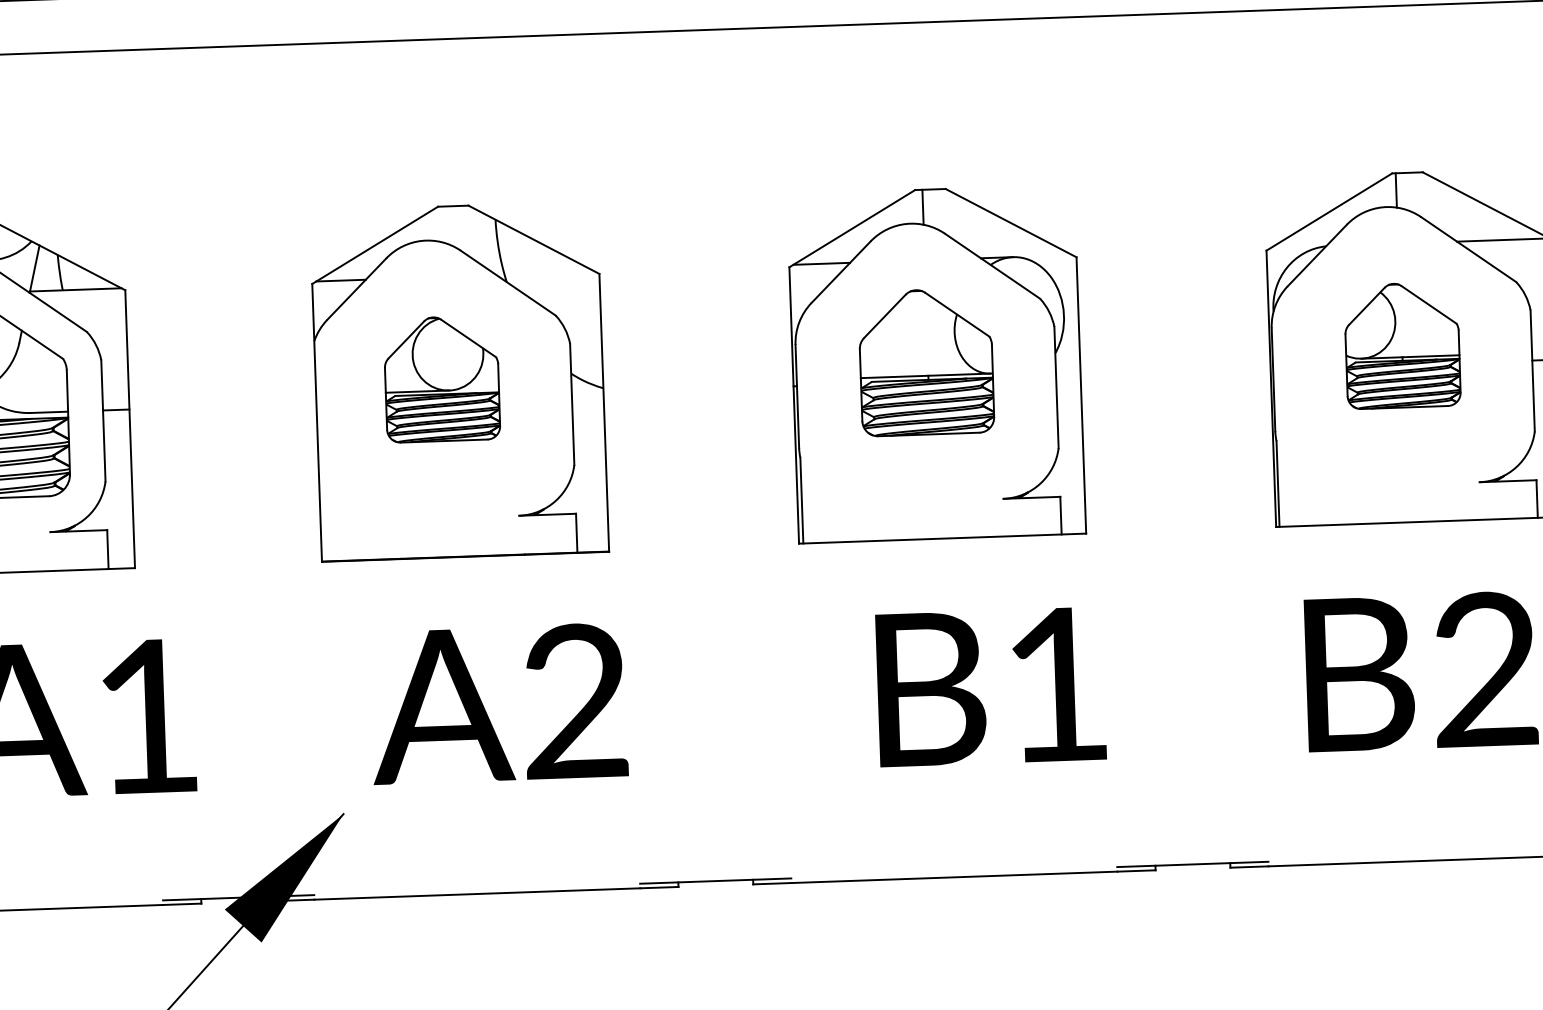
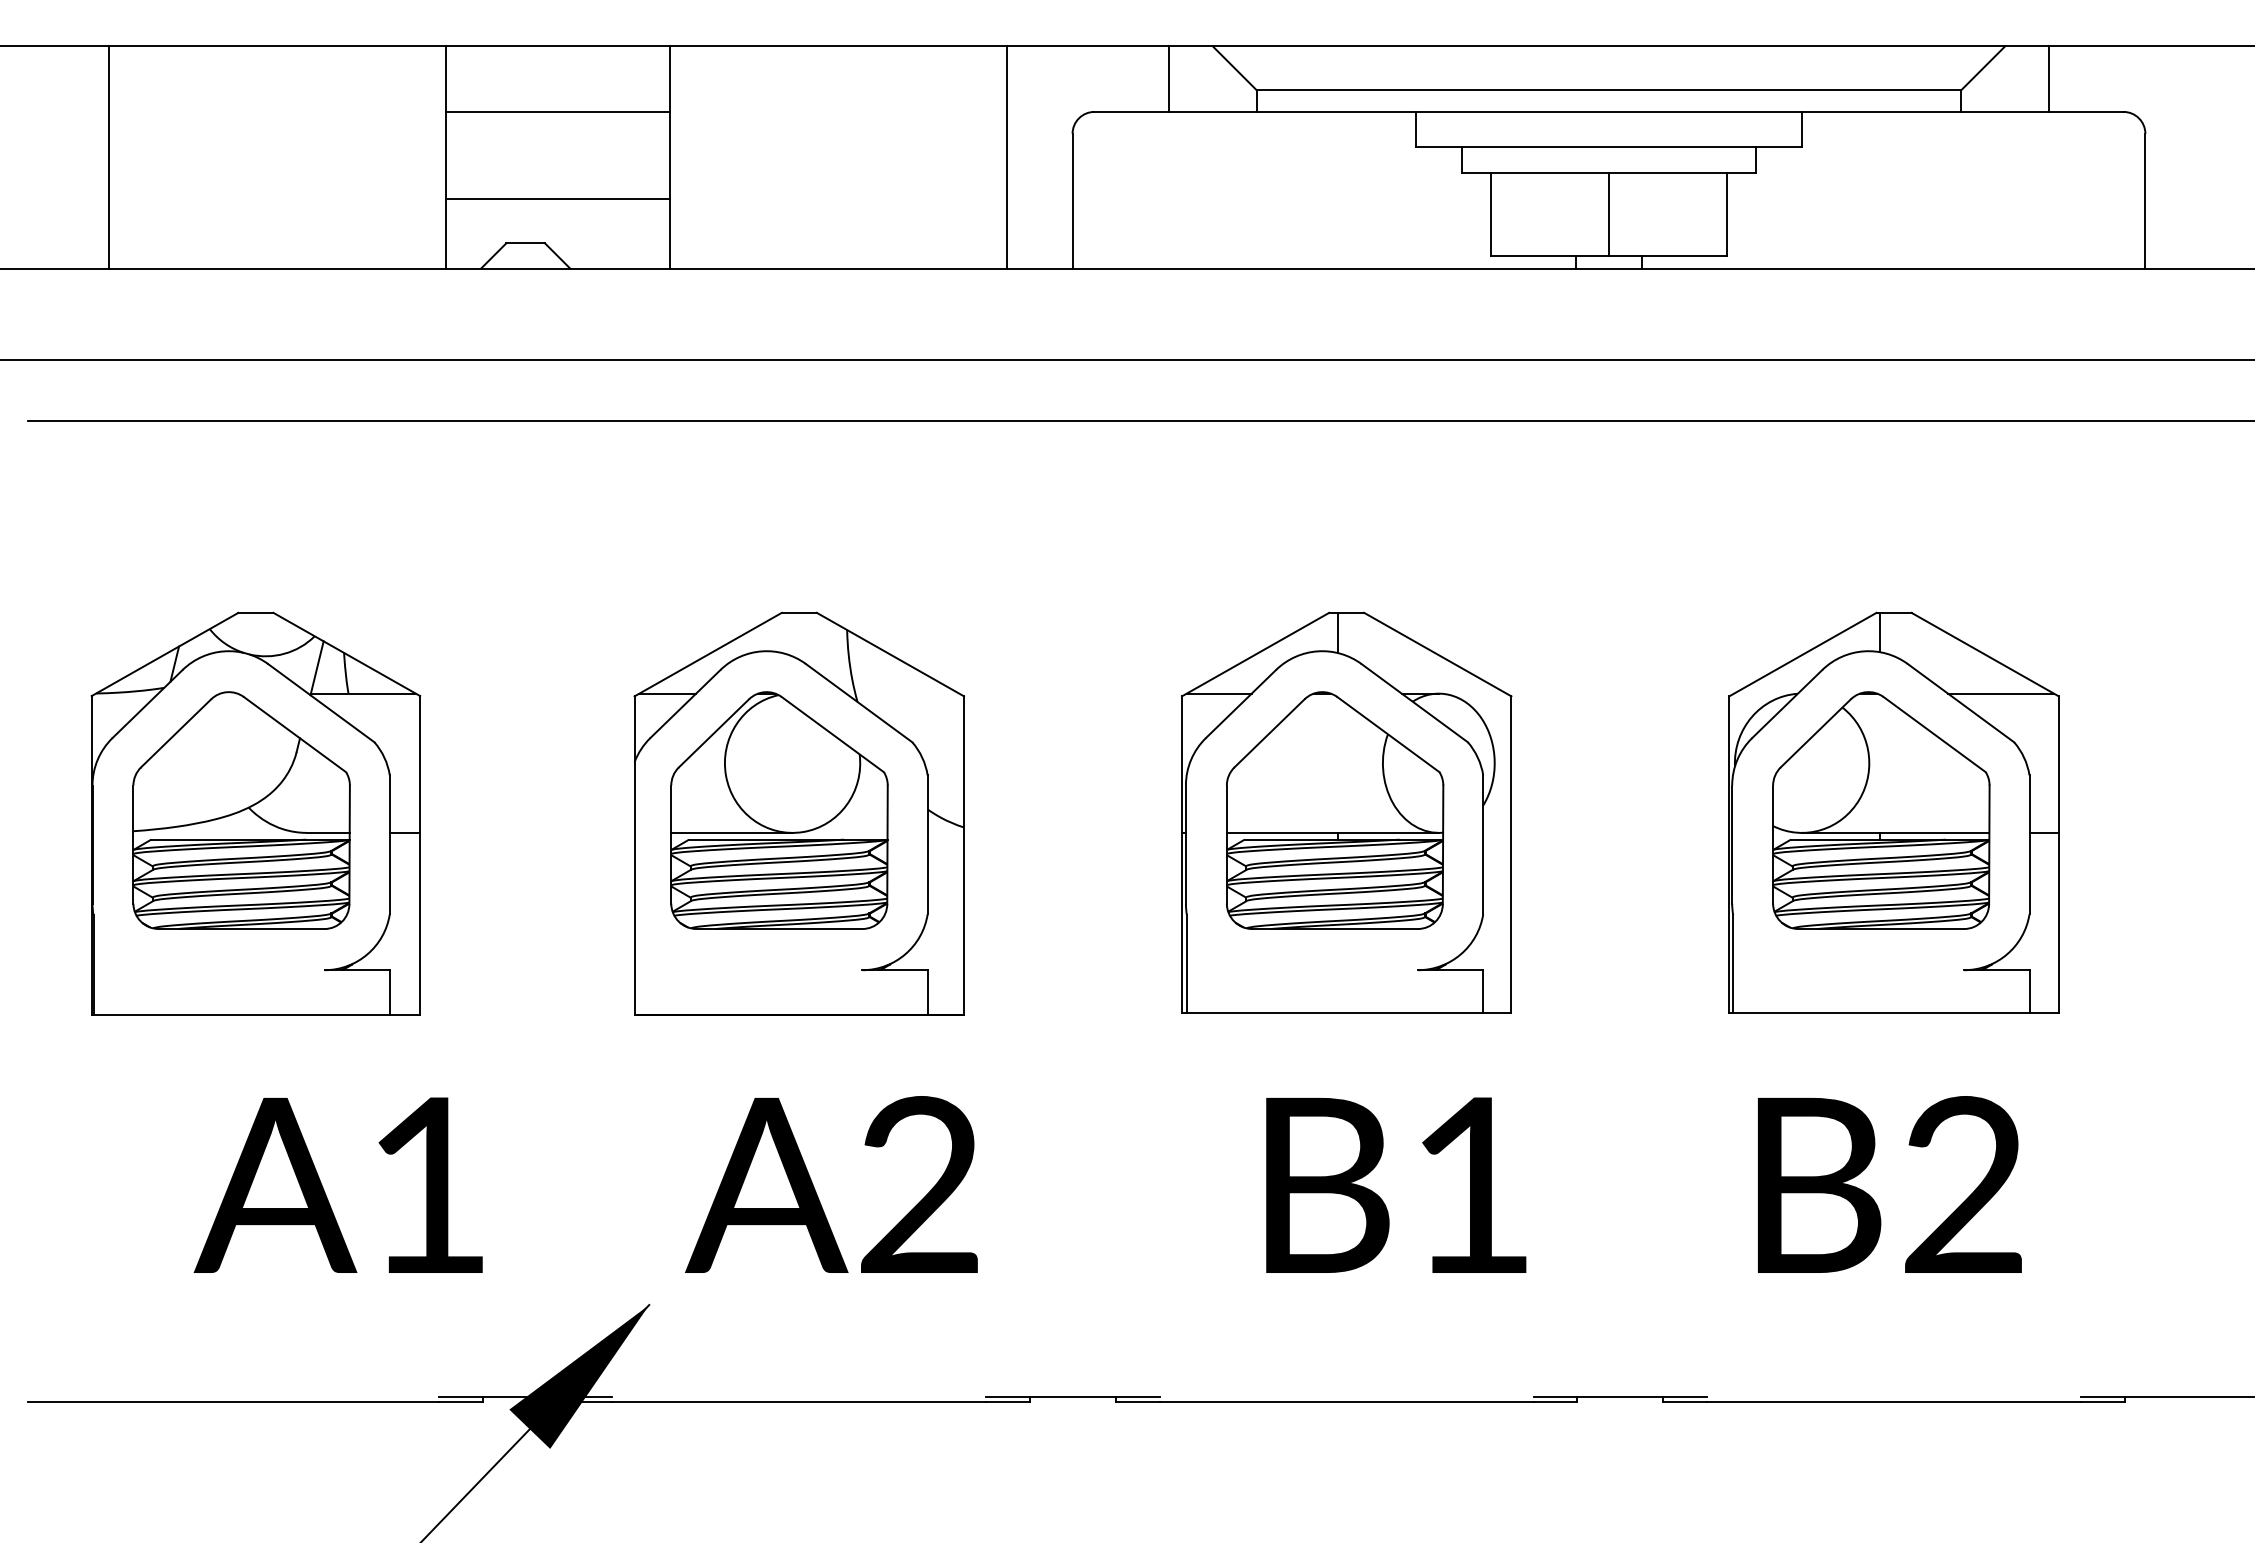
part: (1402, 345) -> (1881, 810), size x1.67
part: (926, 362) -> (1335, 810), size x1.43
part: (442, 379) -> (779, 810), size x1.67

